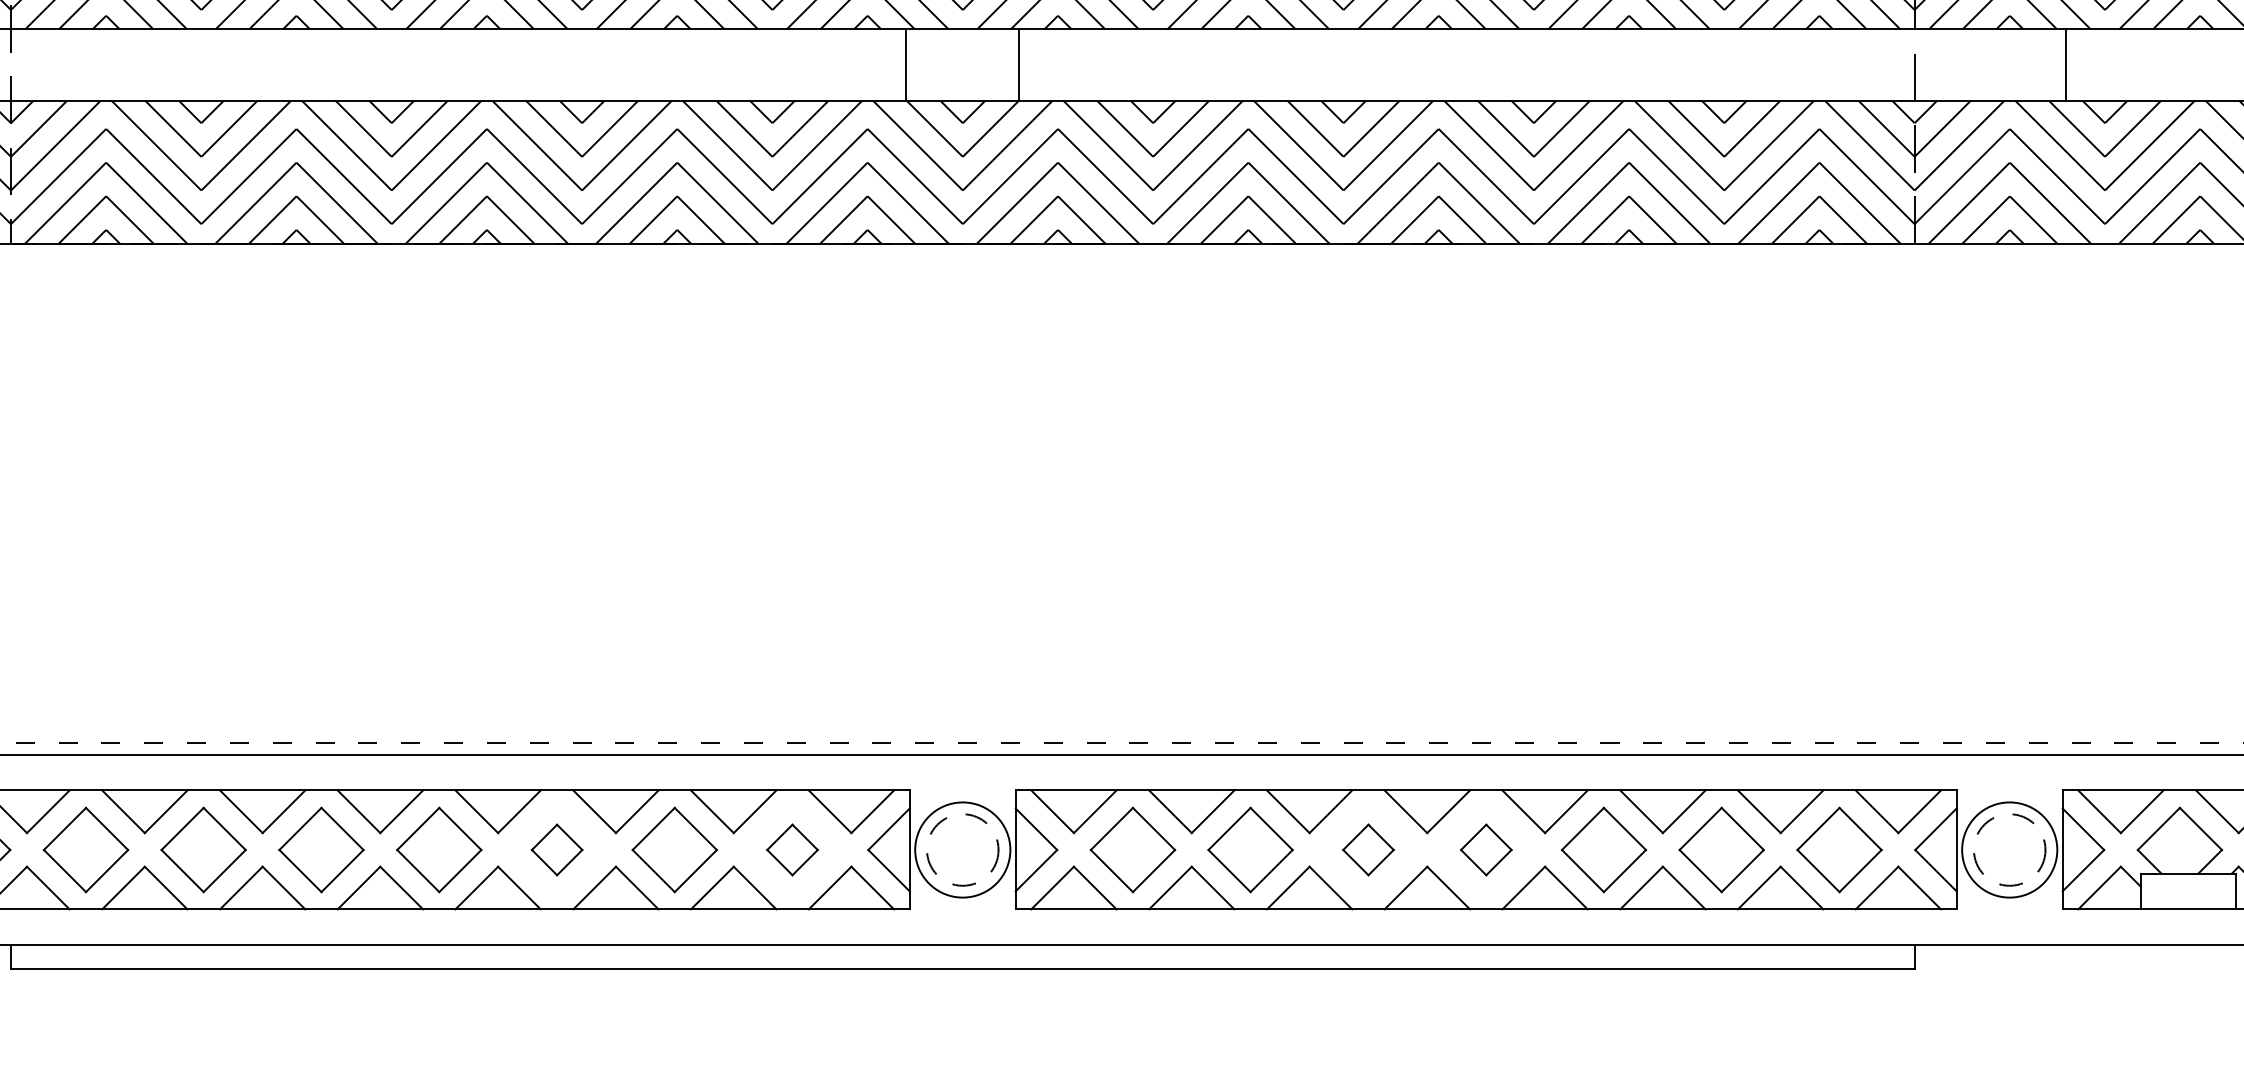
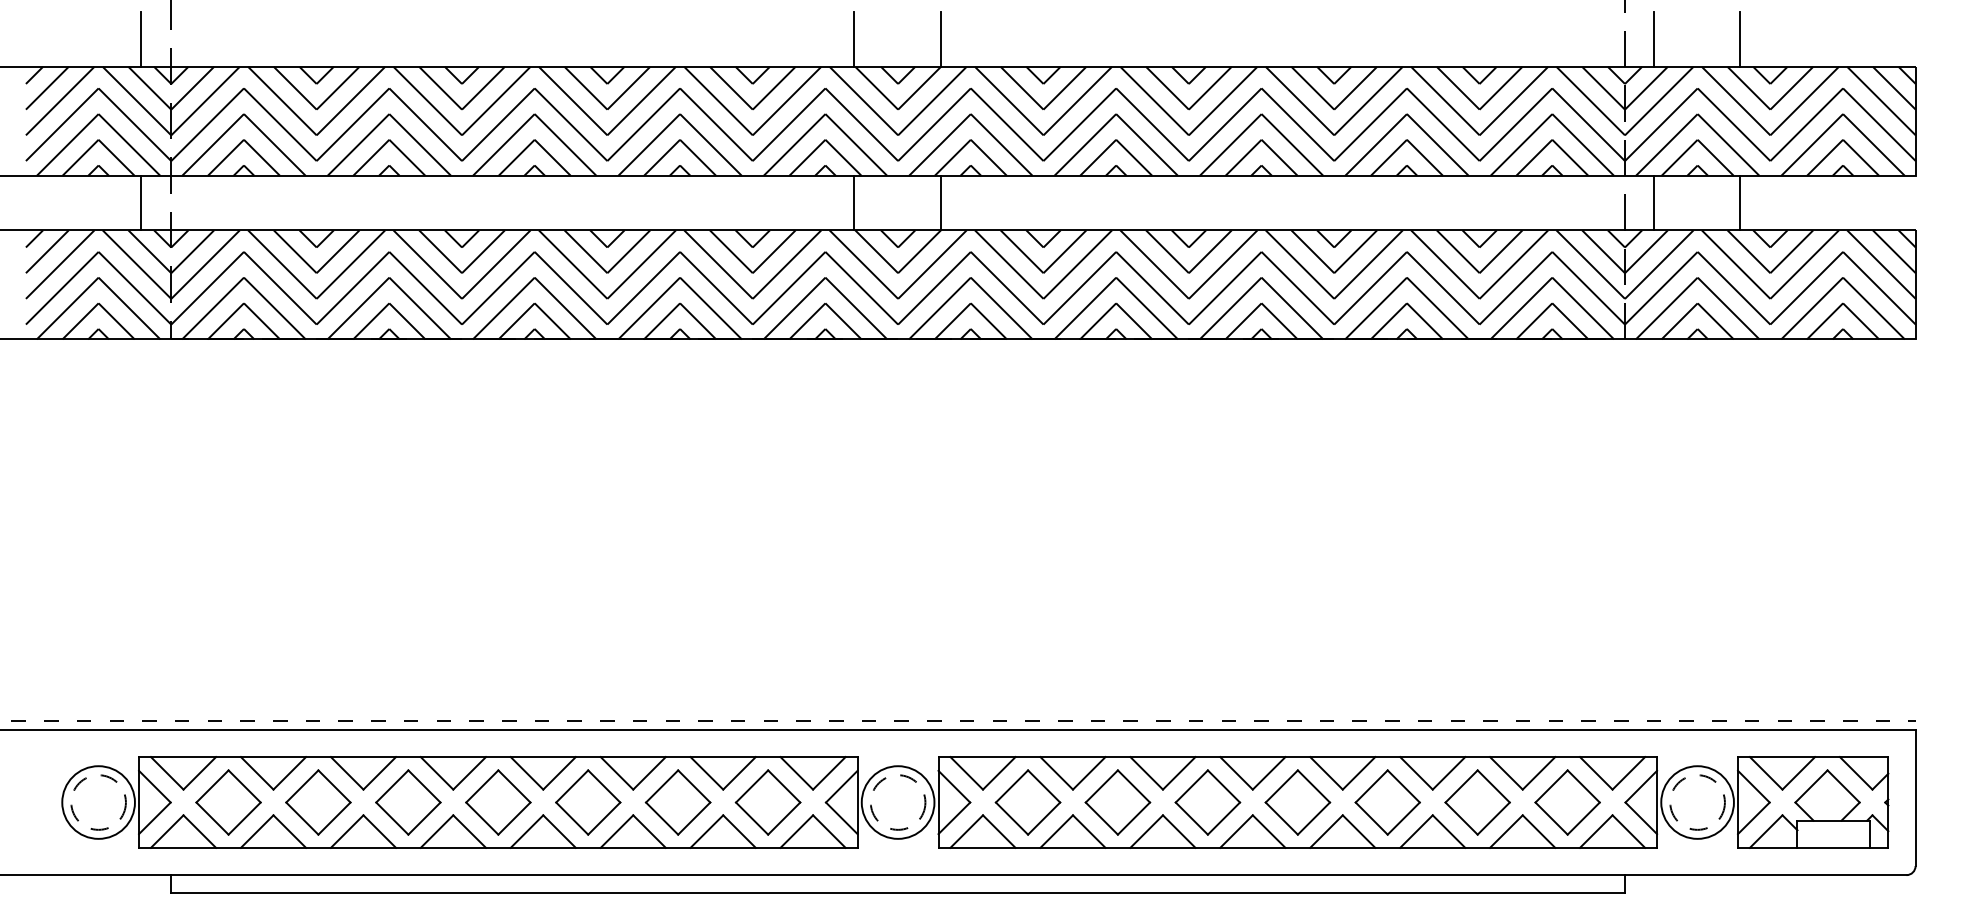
line: (1951, 64) -> (1653, 202), added
part: (557, 849) -> (588, 802), size x1.67
part: (791, 849) -> (767, 802), size x1.67
part: (1367, 849) -> (1207, 802), size x1.67
part: (1485, 849) -> (1297, 802), size x1.67

